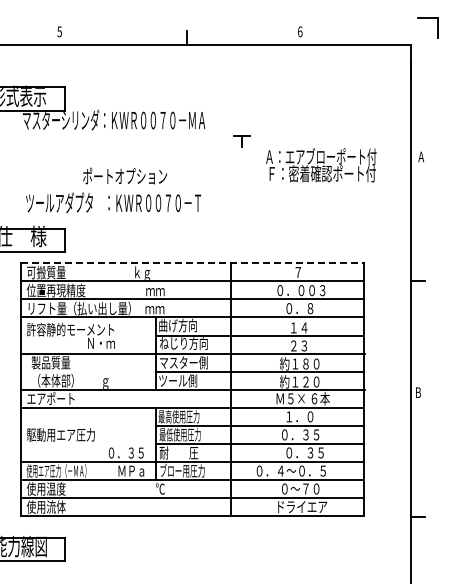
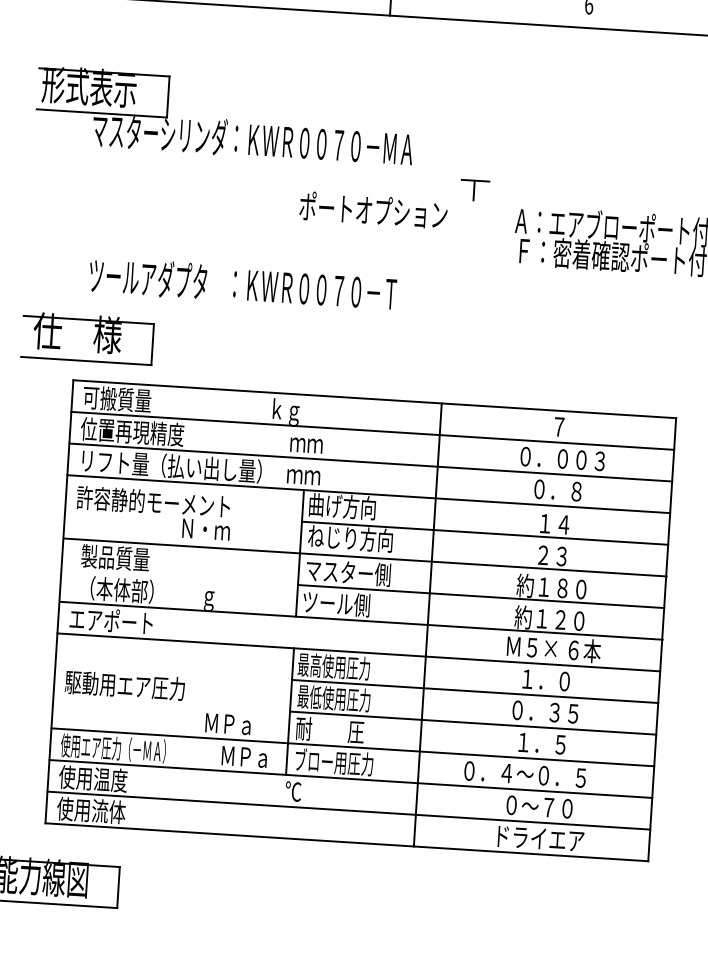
text: (125, 175) -> (374, 209), moved
line: (192, 263) -> (374, 399), dashed -> solid
text: (125, 452) -> (236, 723), ０．３５ -> ＭＰａ
text: (304, 452) -> (550, 743), ０．３５ -> １．５

